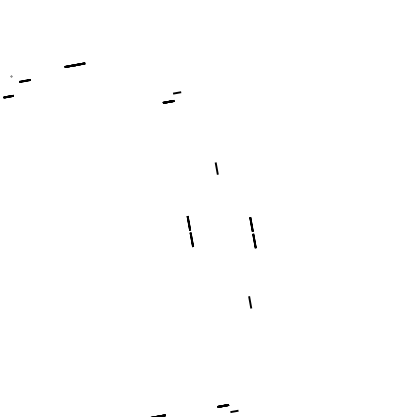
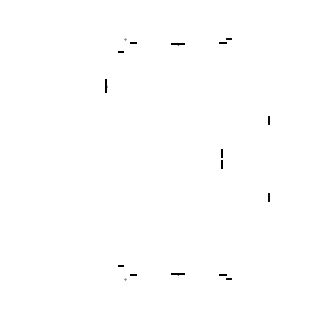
line: (74, 65) -> (177, 44), moved
part: (171, 96) -> (225, 40), moved
line: (215, 168) -> (268, 120), moved
line: (252, 230) -> (261, 165), removed
line: (249, 302) -> (268, 197), moved

